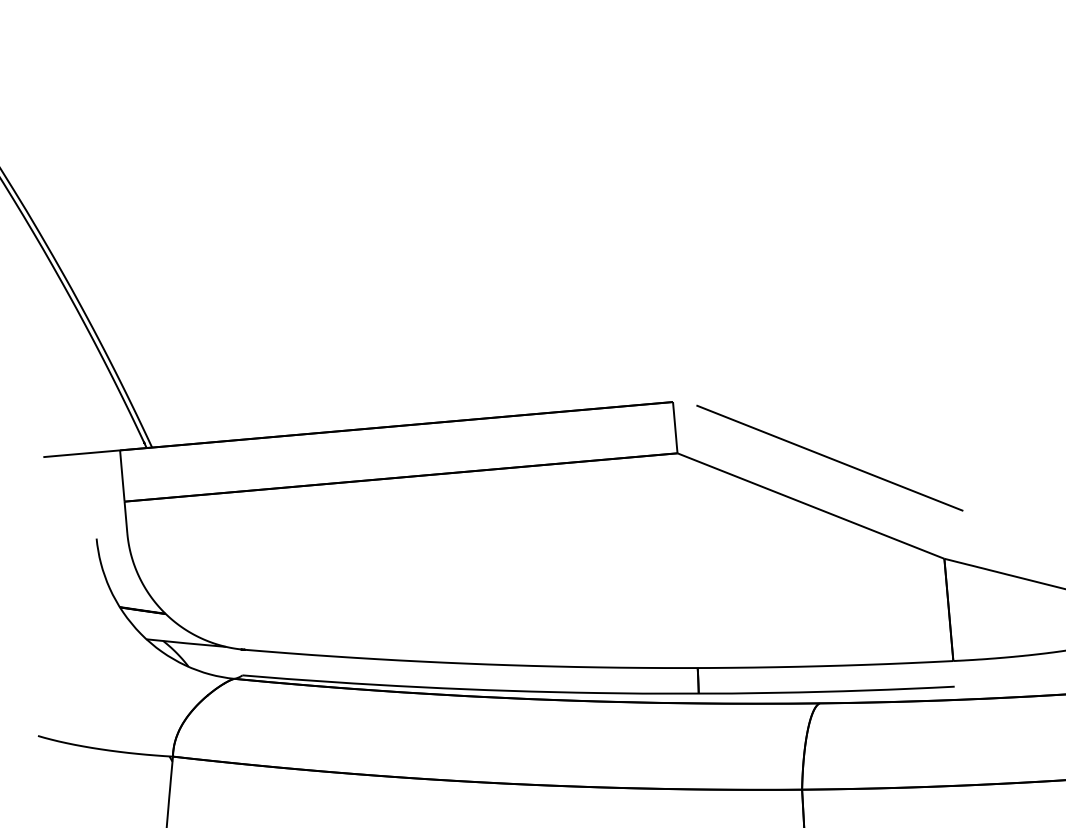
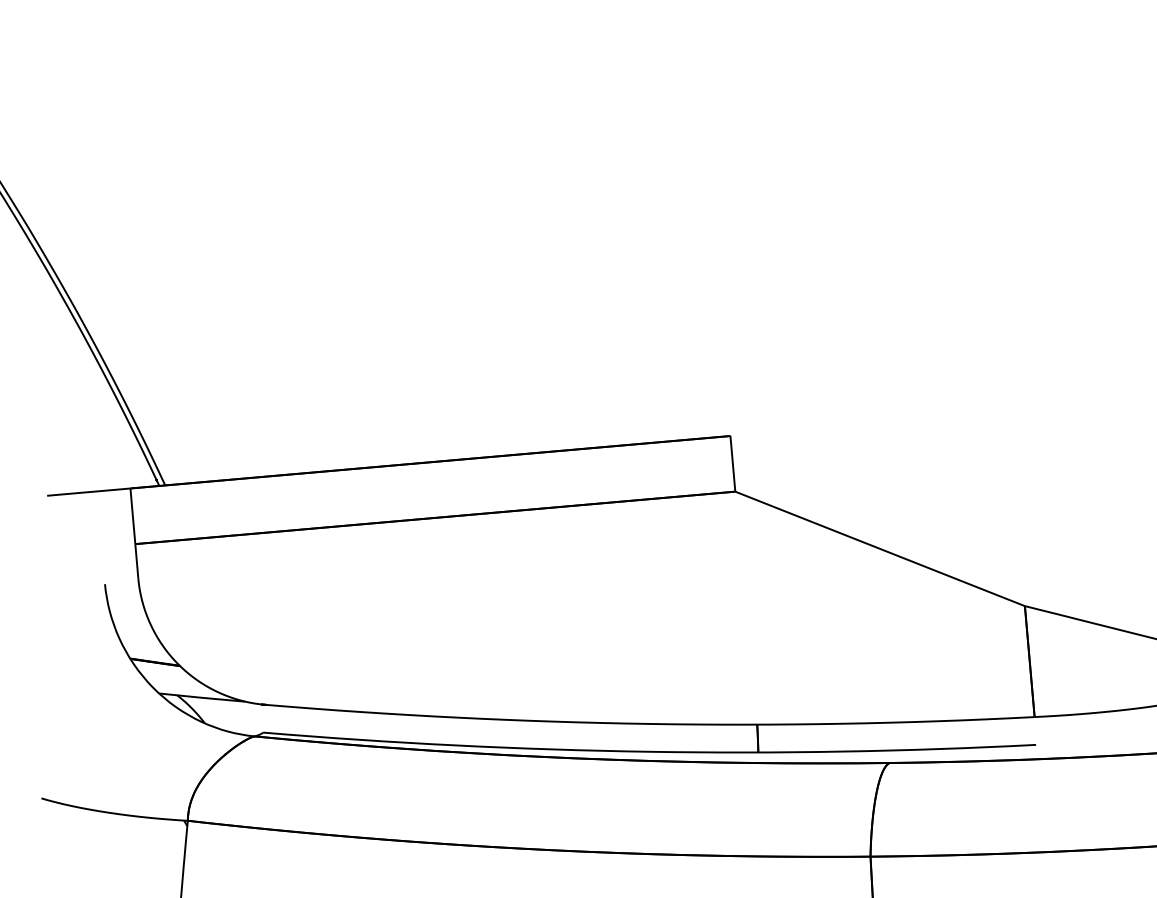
line: (829, 457) -> (900, 496), removed

